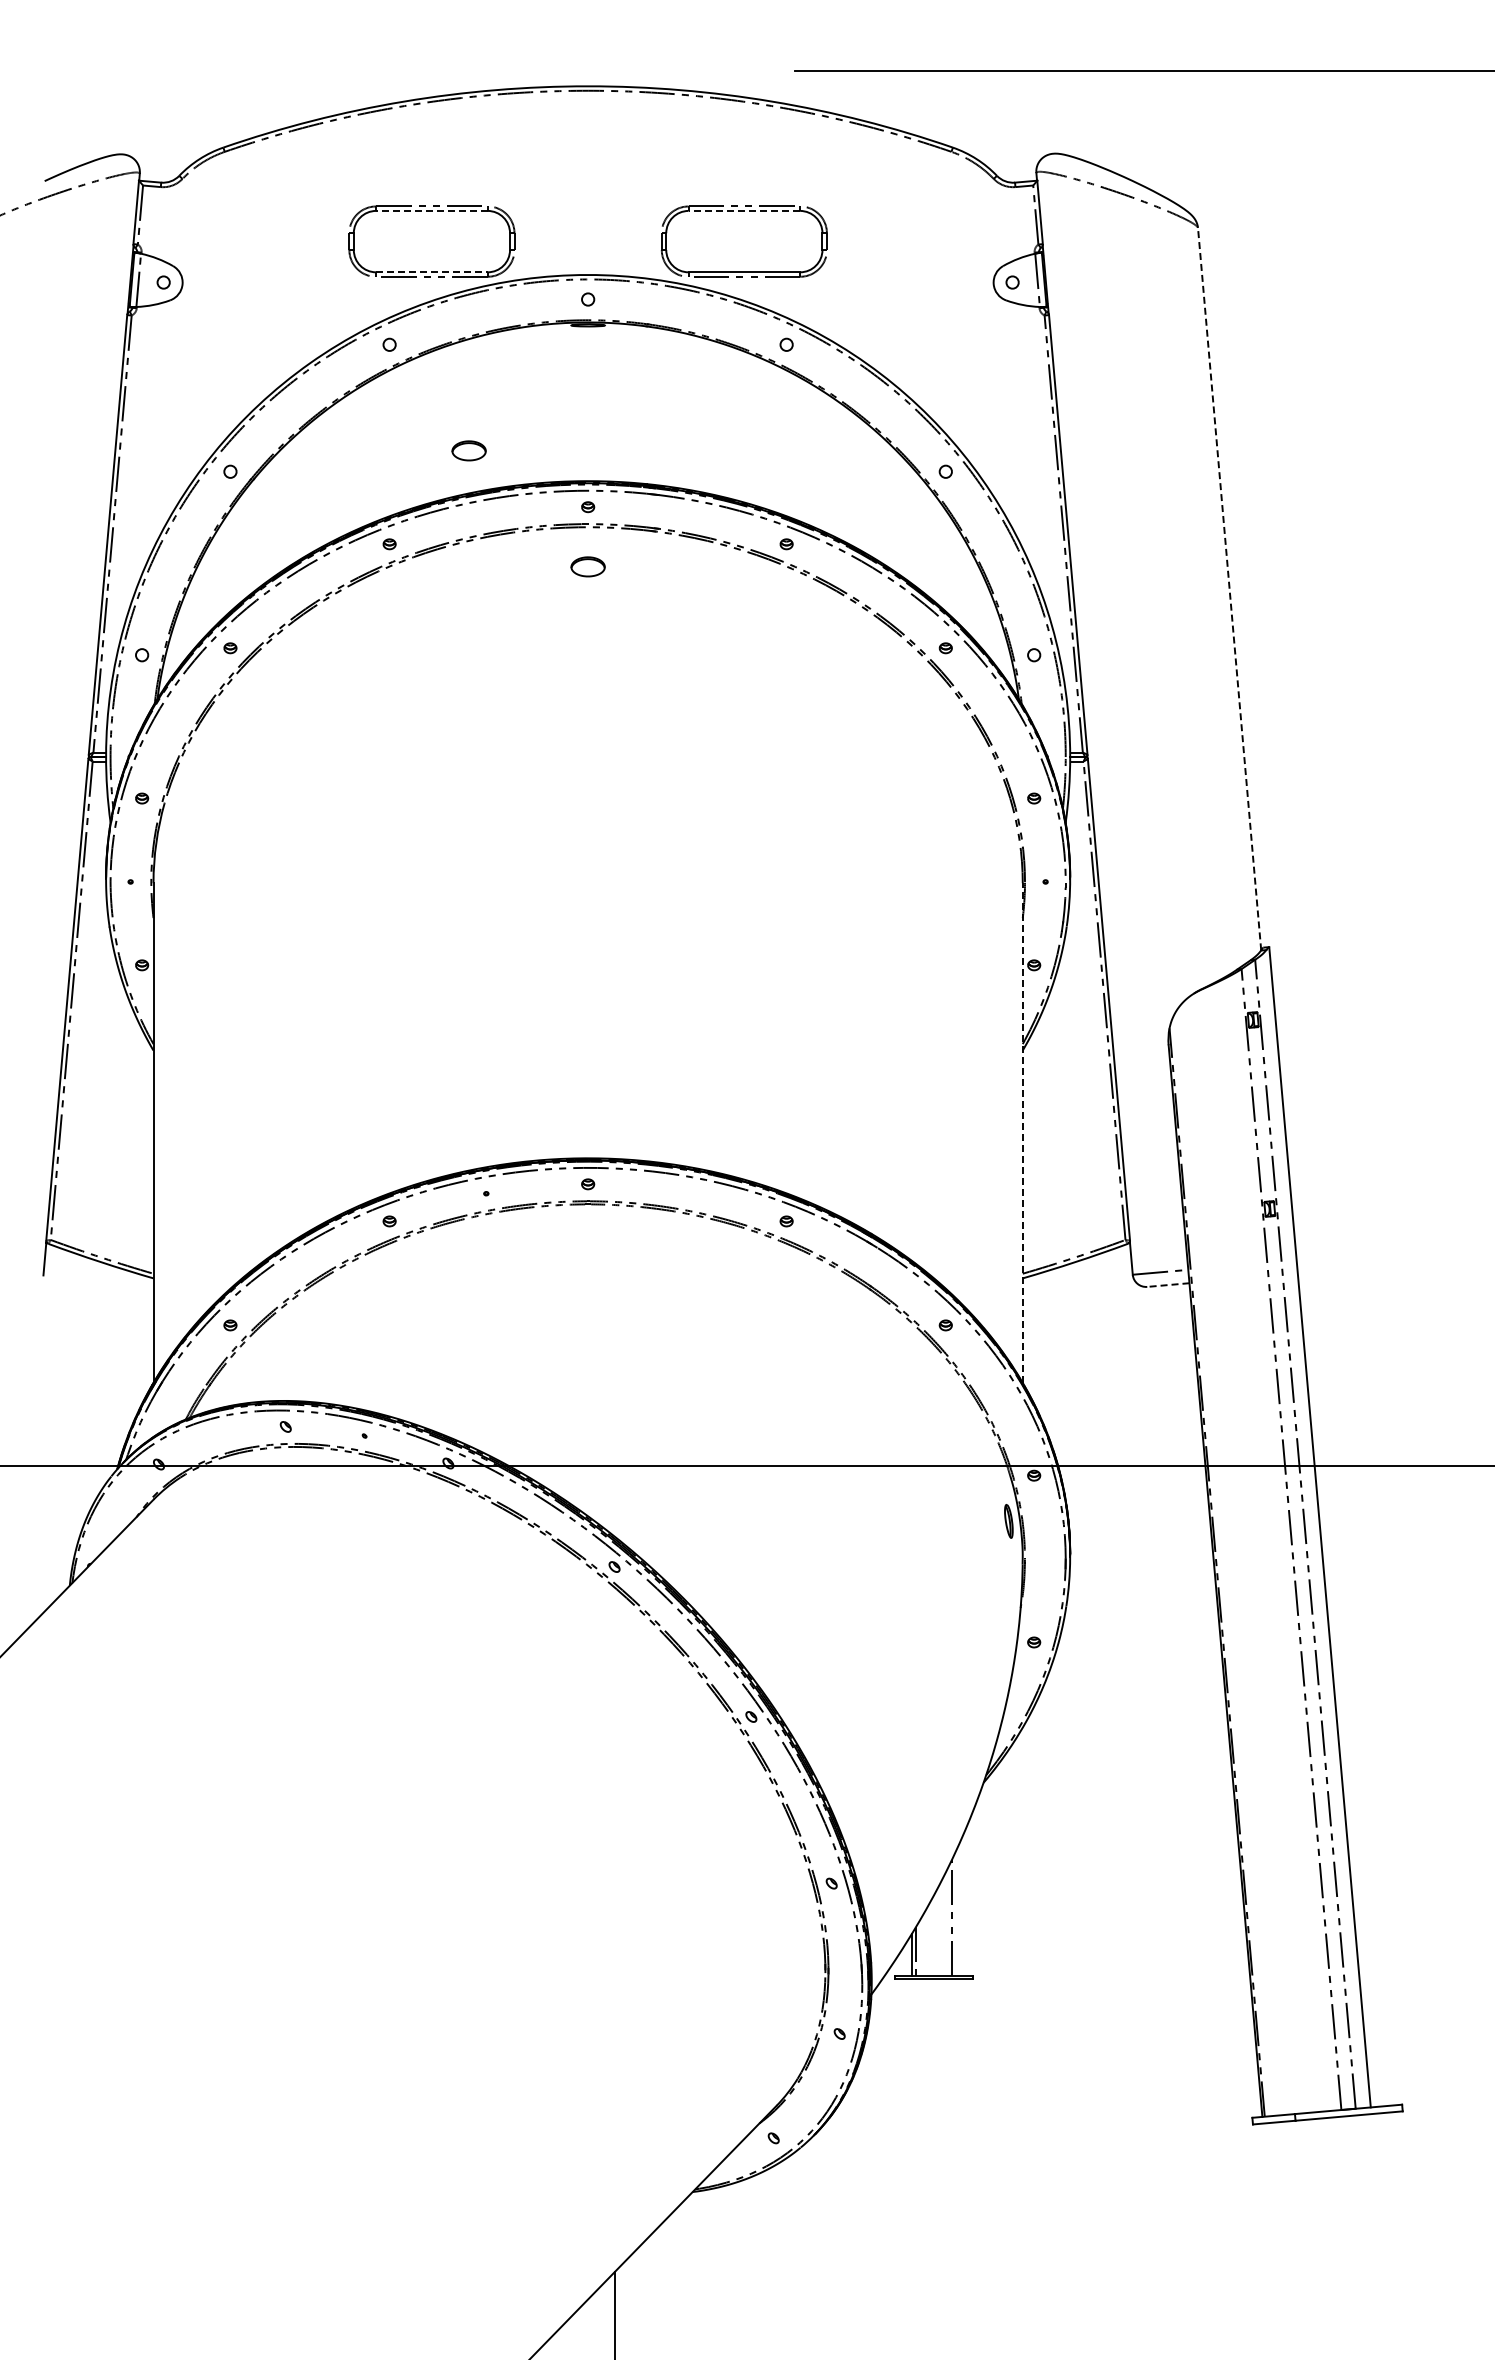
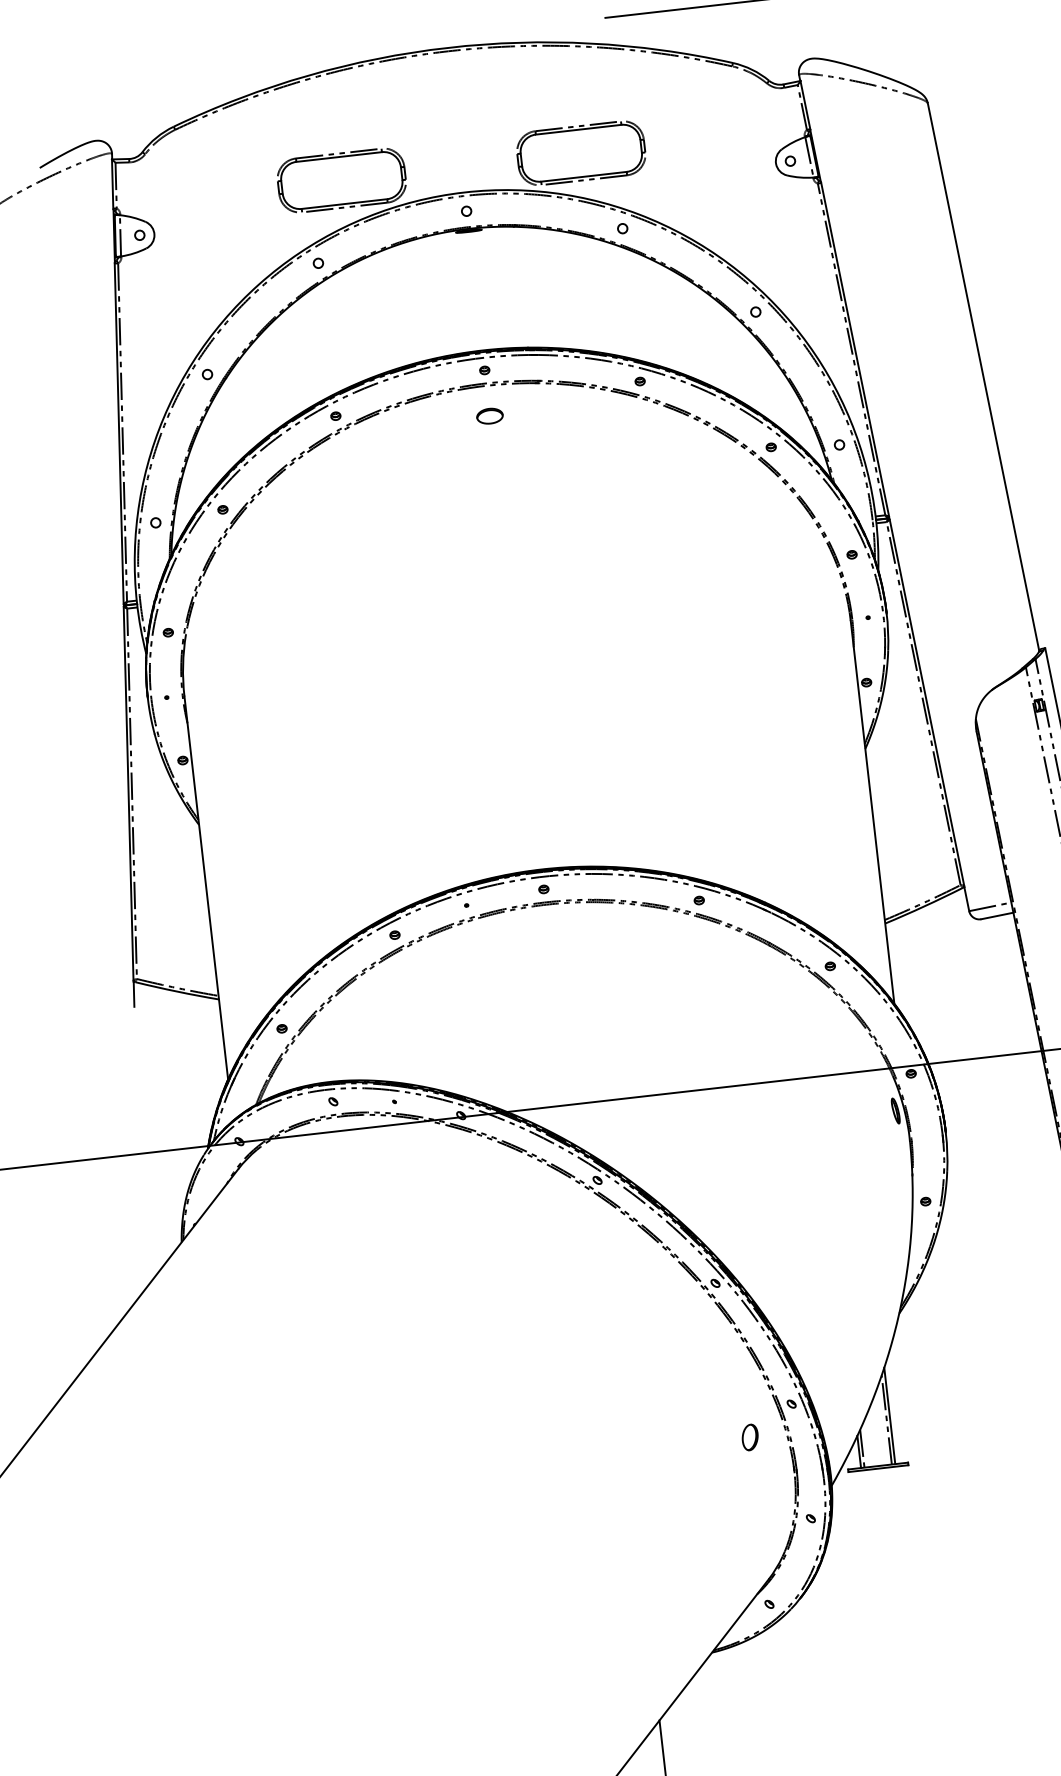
line: (431, 210) -> (338, 156), dashed -> solid
line: (744, 210) -> (578, 129), dashed -> solid
line: (431, 272) -> (344, 204), dashed -> solid
part: (468, 450) -> (388, 337), removed
line: (1229, 589) -> (983, 377), dashed -> solid
line: (1022, 1133) -> (872, 812), dashed -> solid
line: (1167, 1285) -> (996, 916), dashed -> solid
line: (956, 1913) -> (889, 1416), added
part: (773, 1920) -> (750, 1437), added

